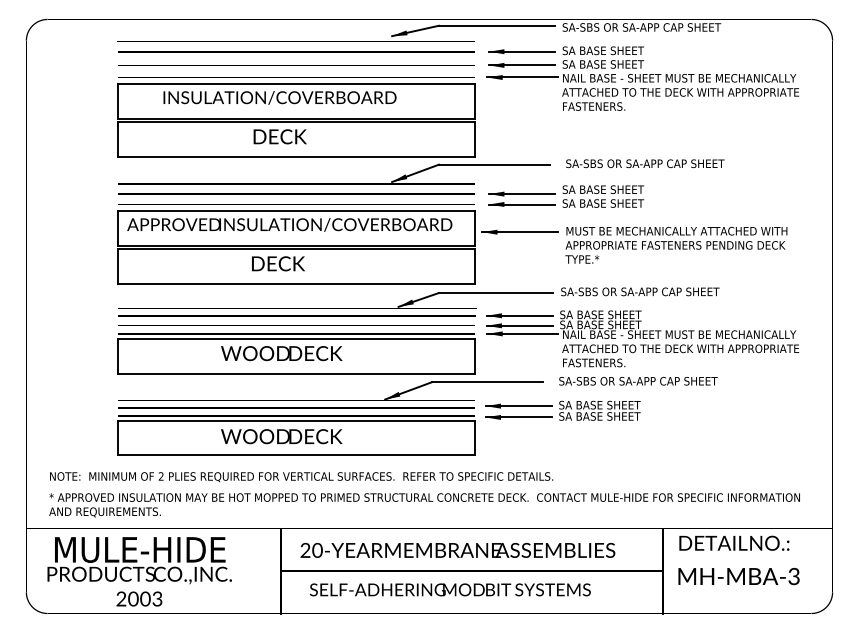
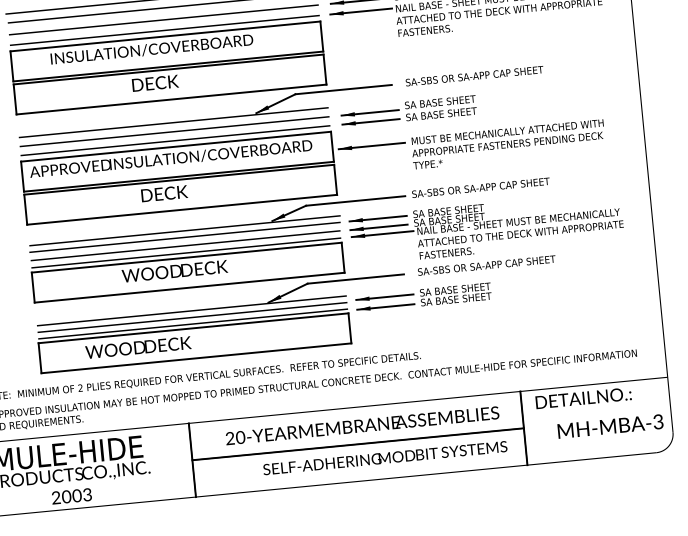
text: (281, 436) -> (138, 347), moved
text: (457, 550) -> (362, 425), moved
text: (738, 576) -> (610, 426), moved
text: (449, 589) -> (384, 457), moved

